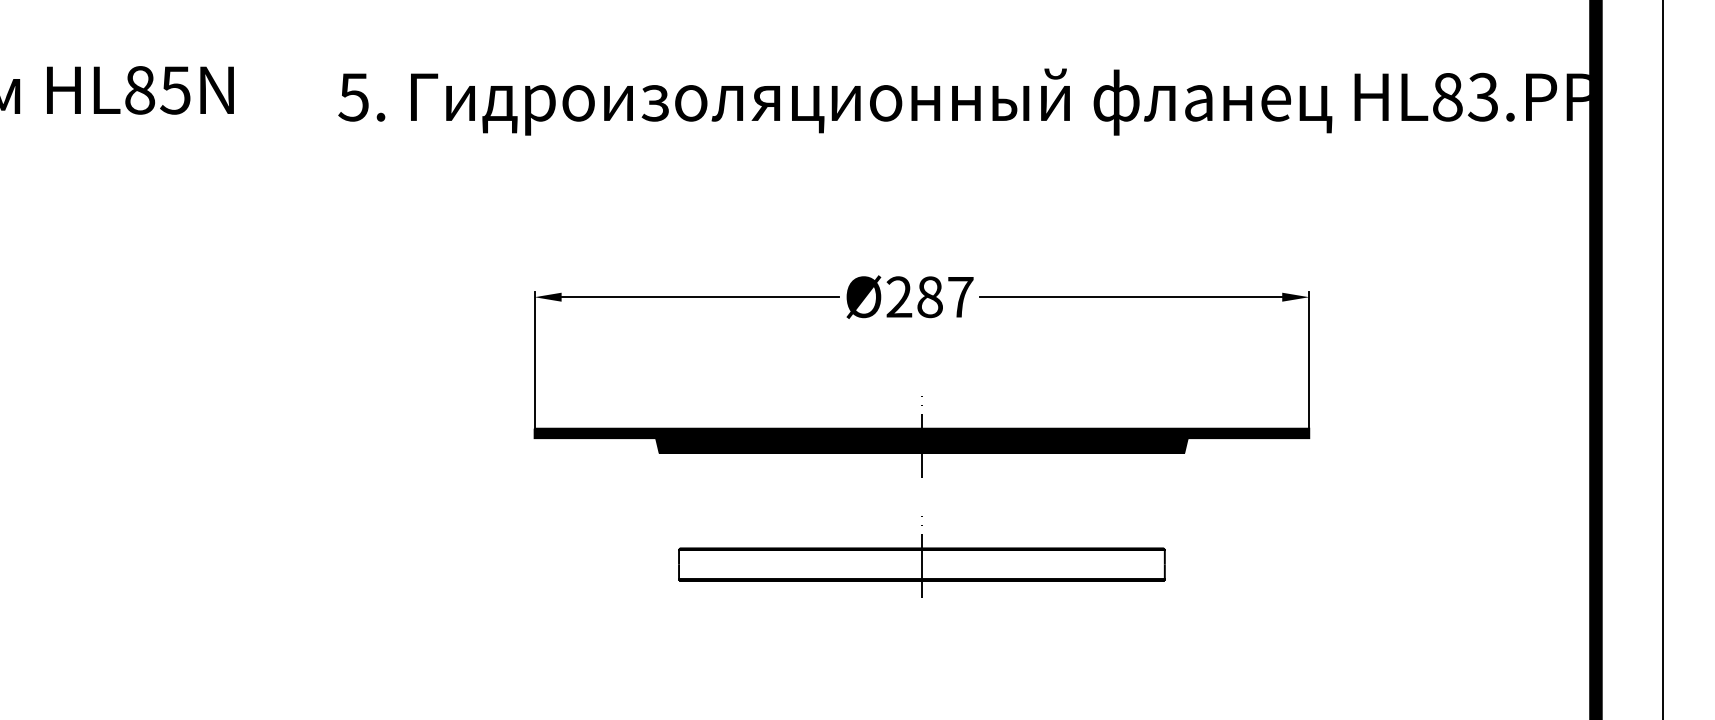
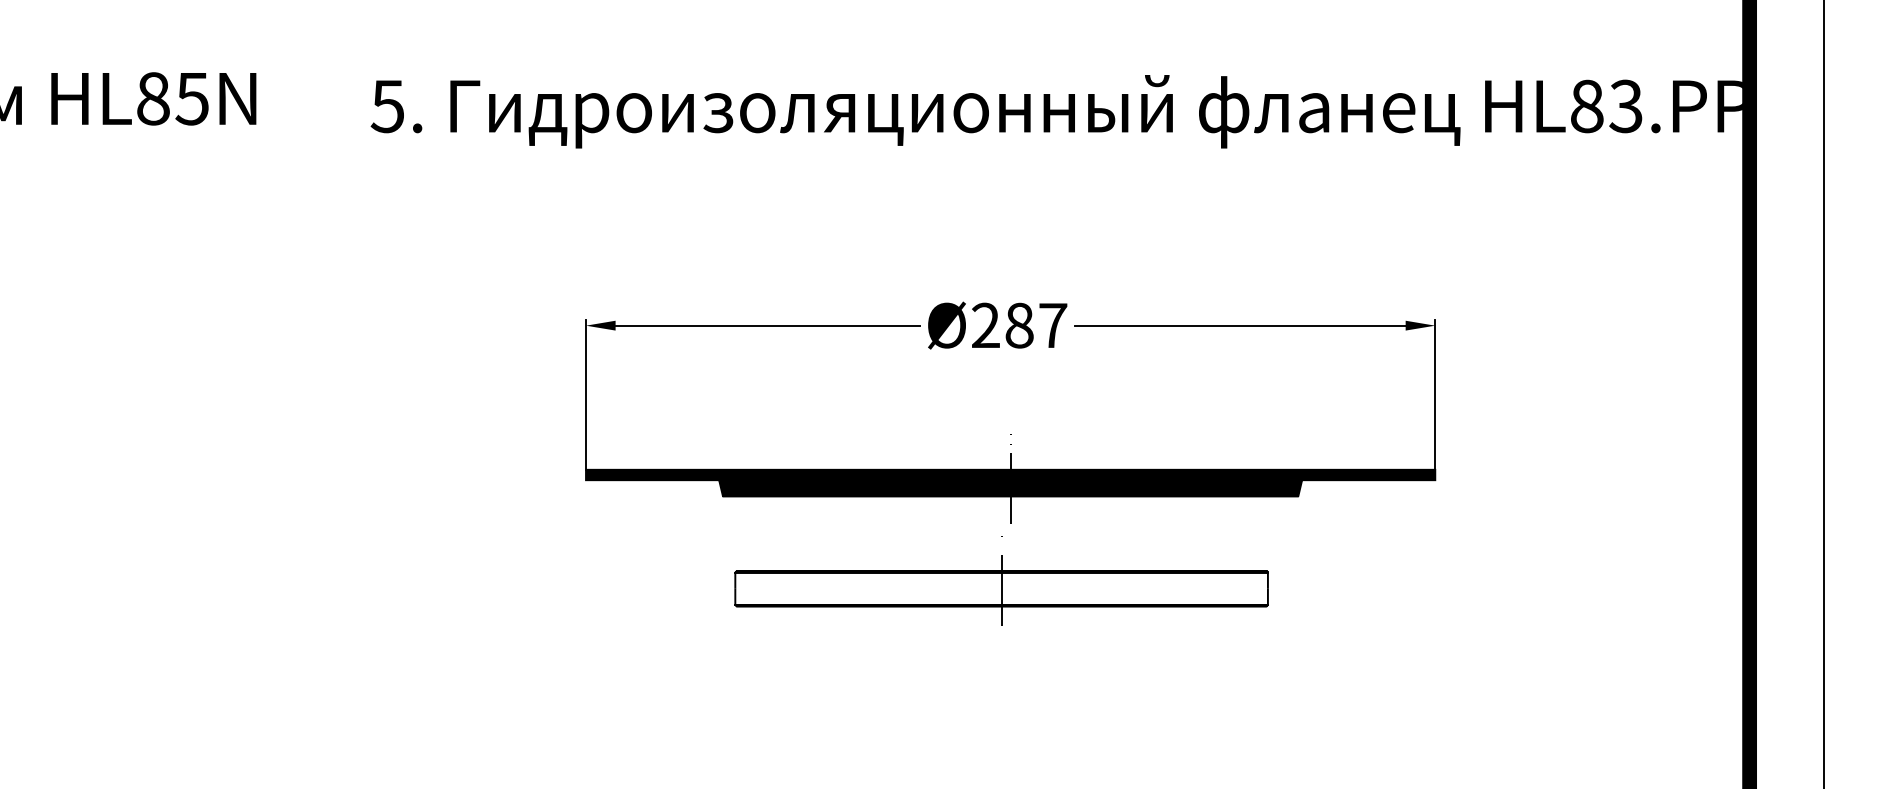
part: (921, 557) -> (1001, 580), moved

